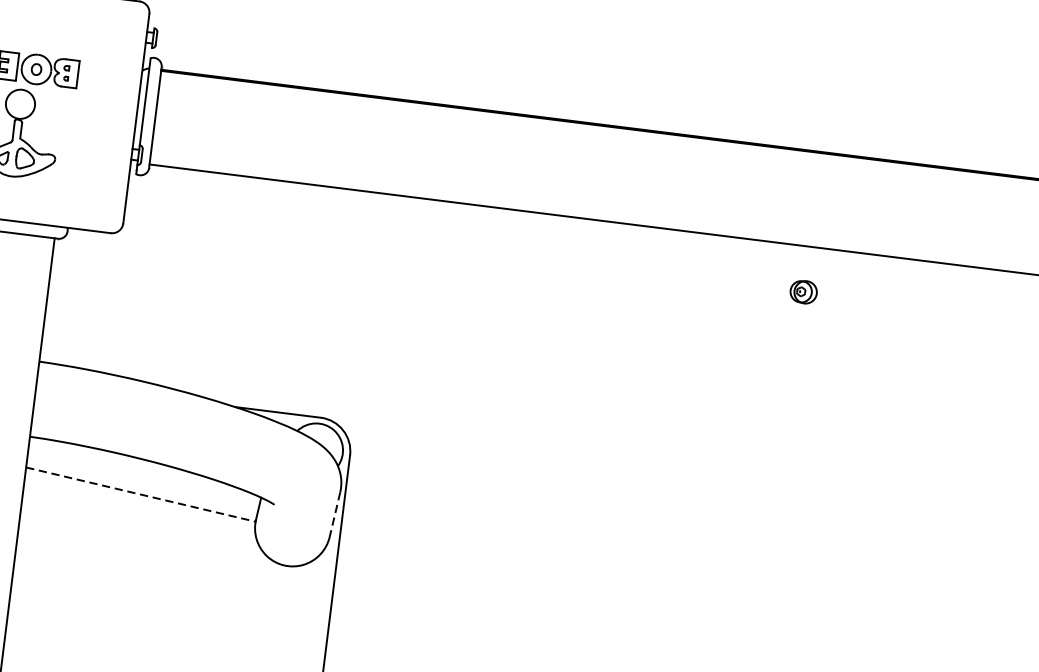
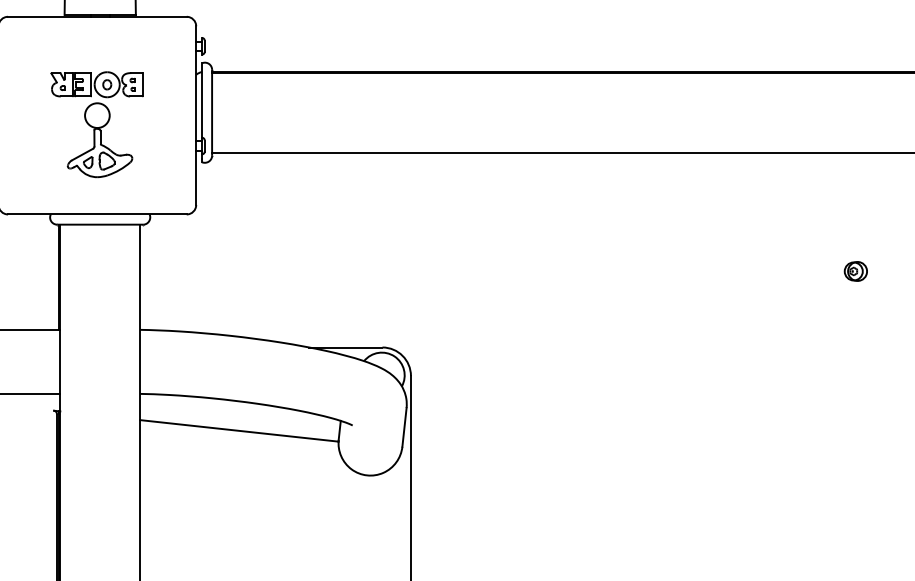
part: (803, 292) -> (855, 271), moved
line: (141, 494) -> (239, 430), dashed -> solid
line: (334, 514) -> (404, 427), dashed -> solid

